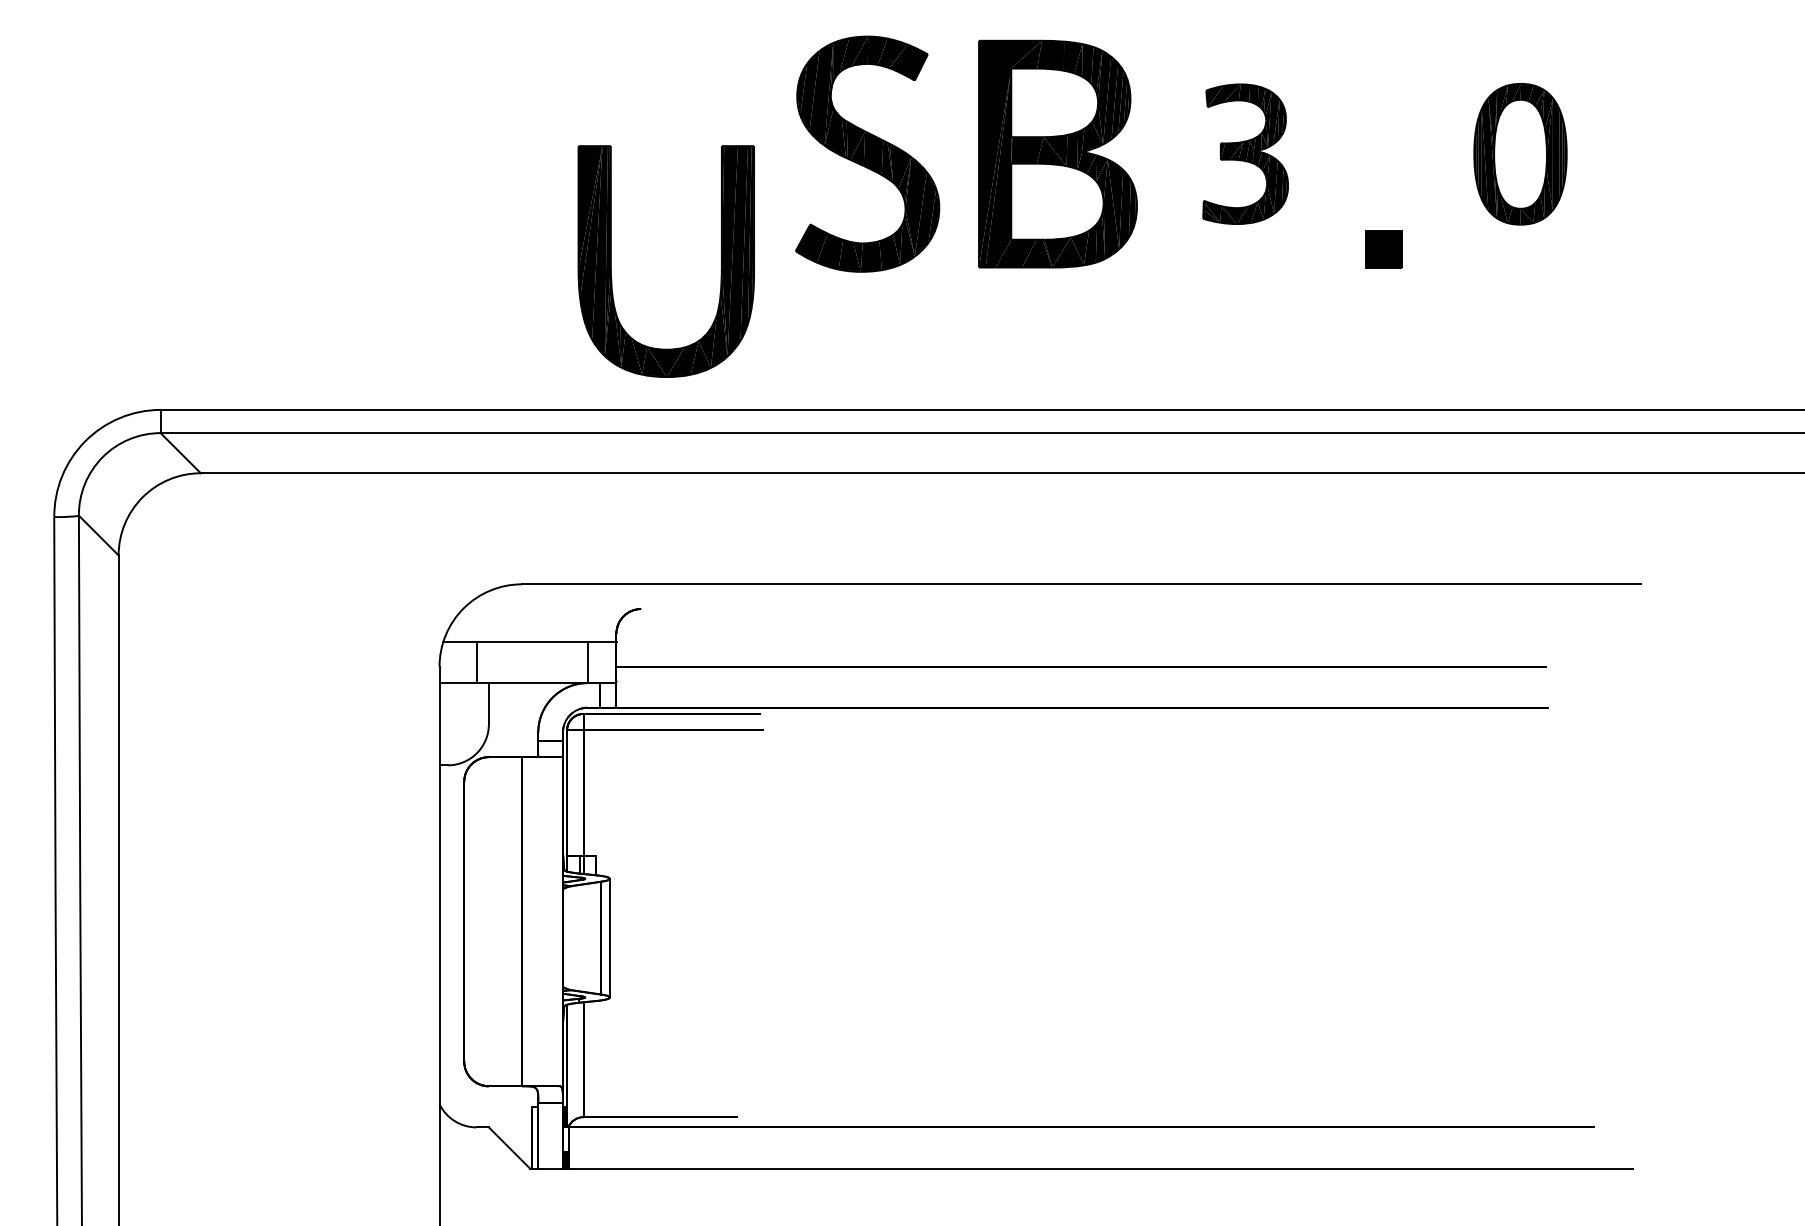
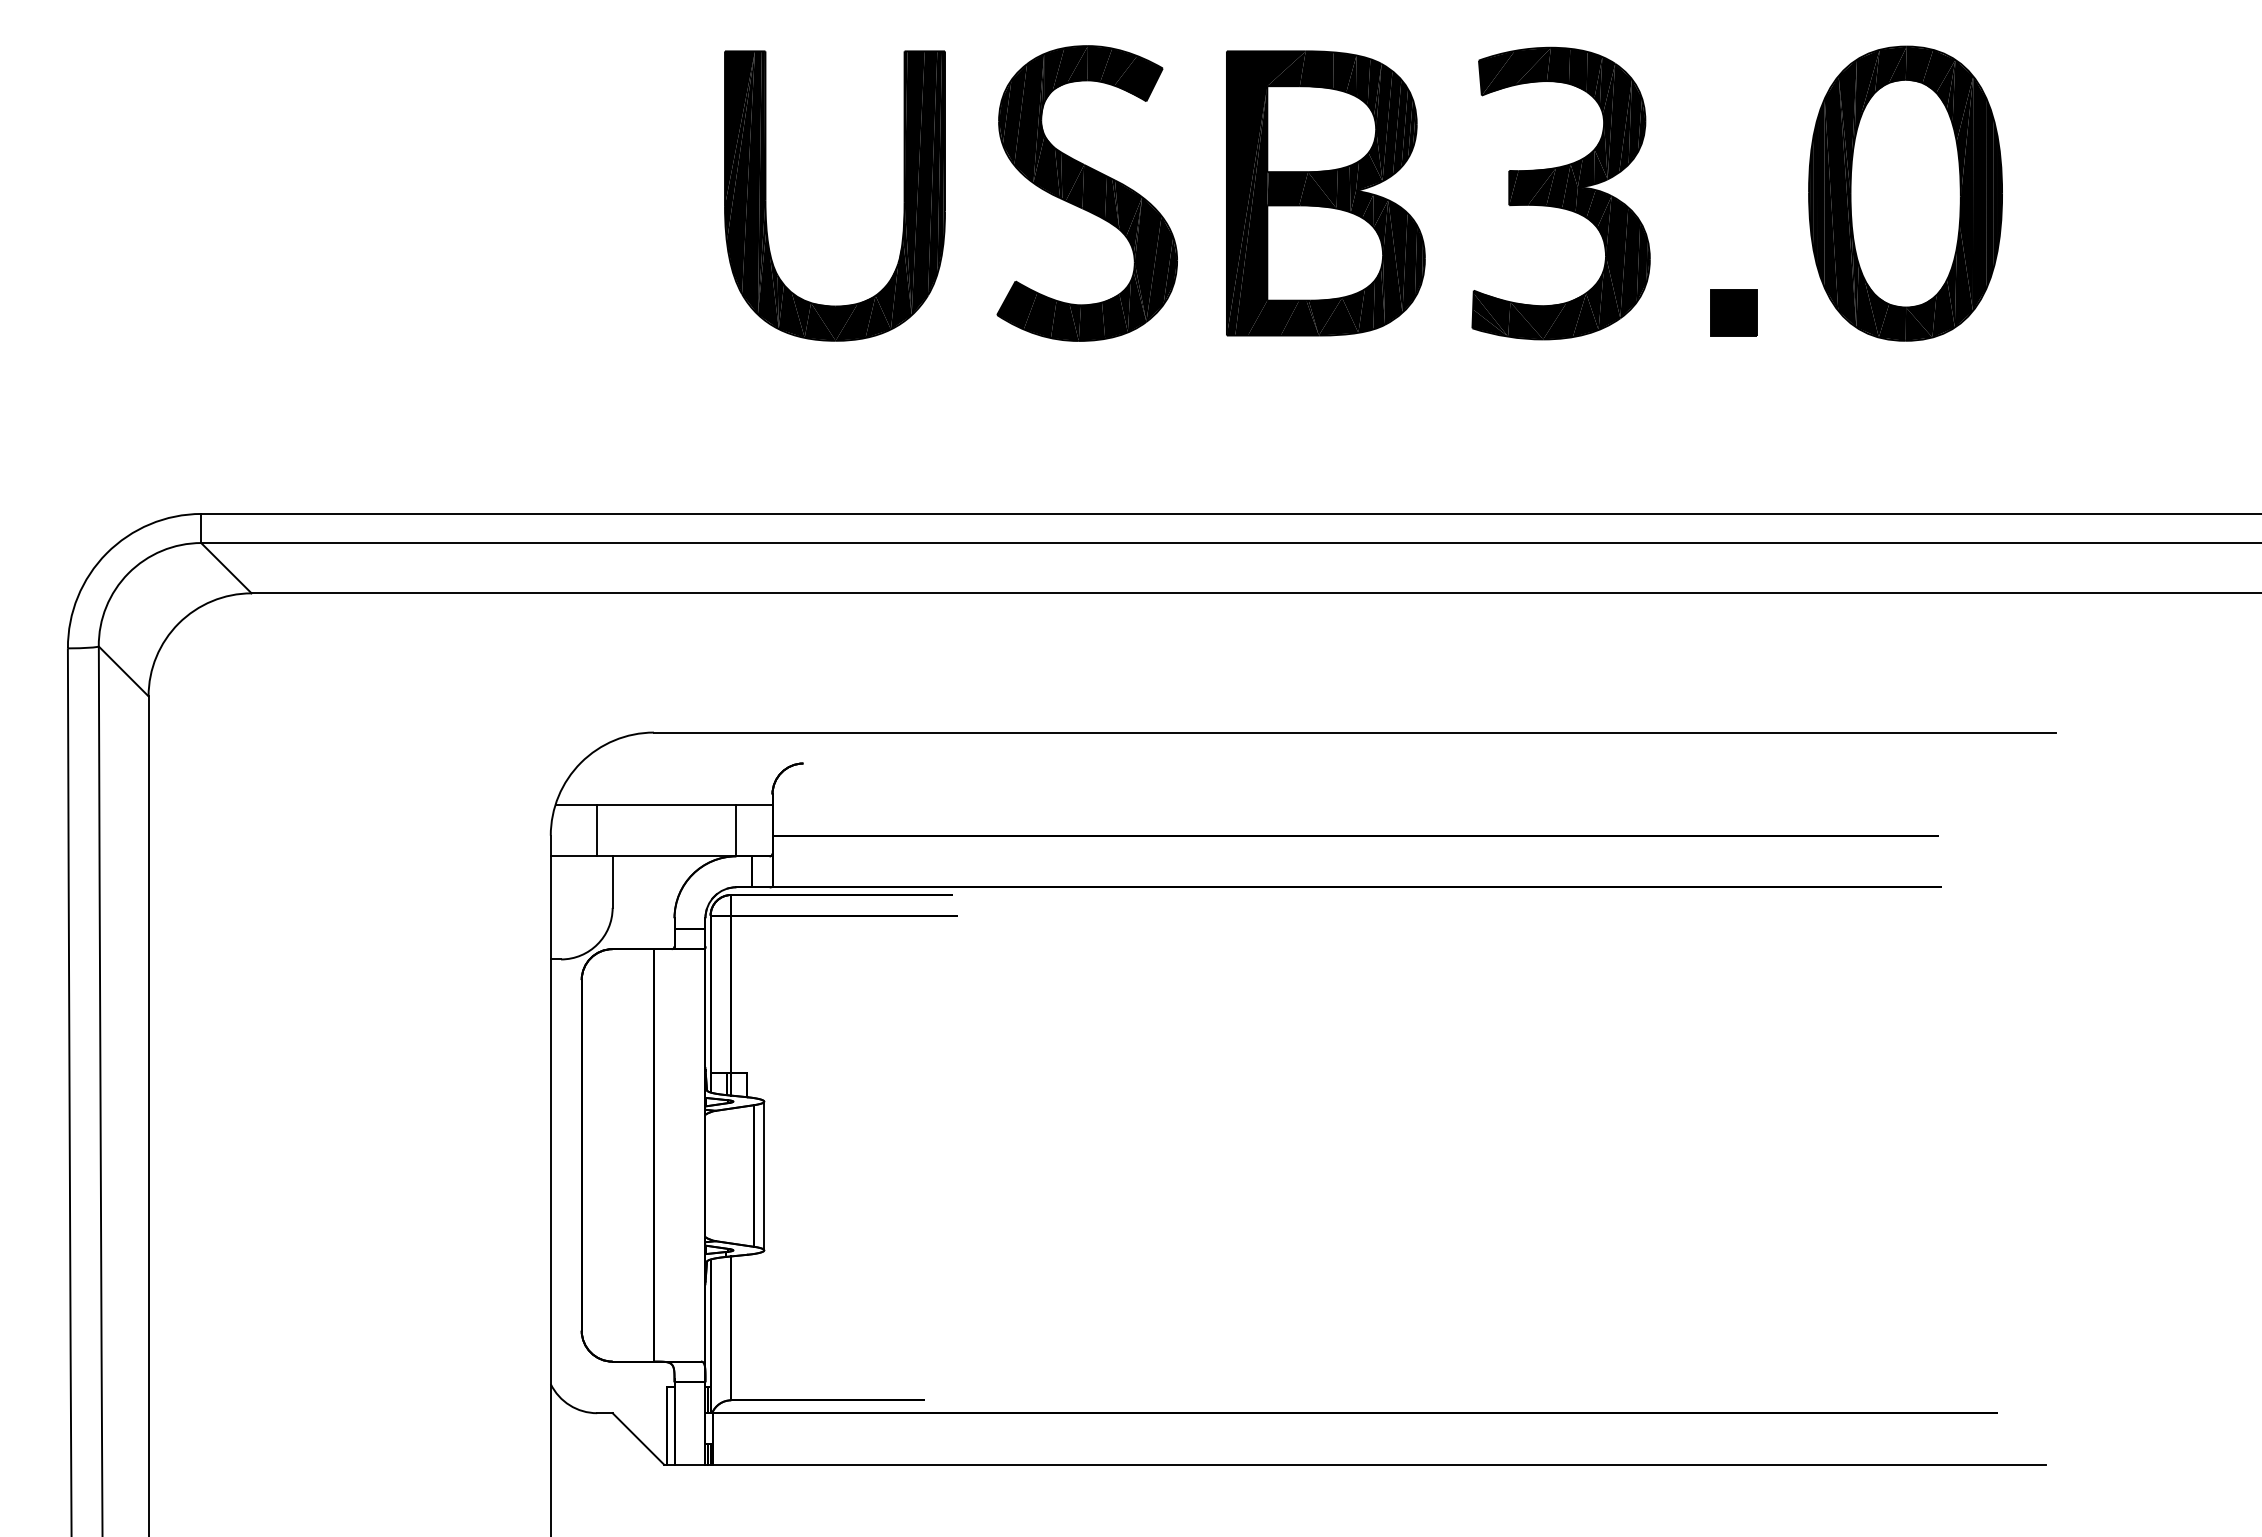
part: (1245, 154) -> (1560, 193), size x1.67
part: (1520, 154) -> (1905, 193), size x1.67
part: (611, 261) -> (766, 195), moved

